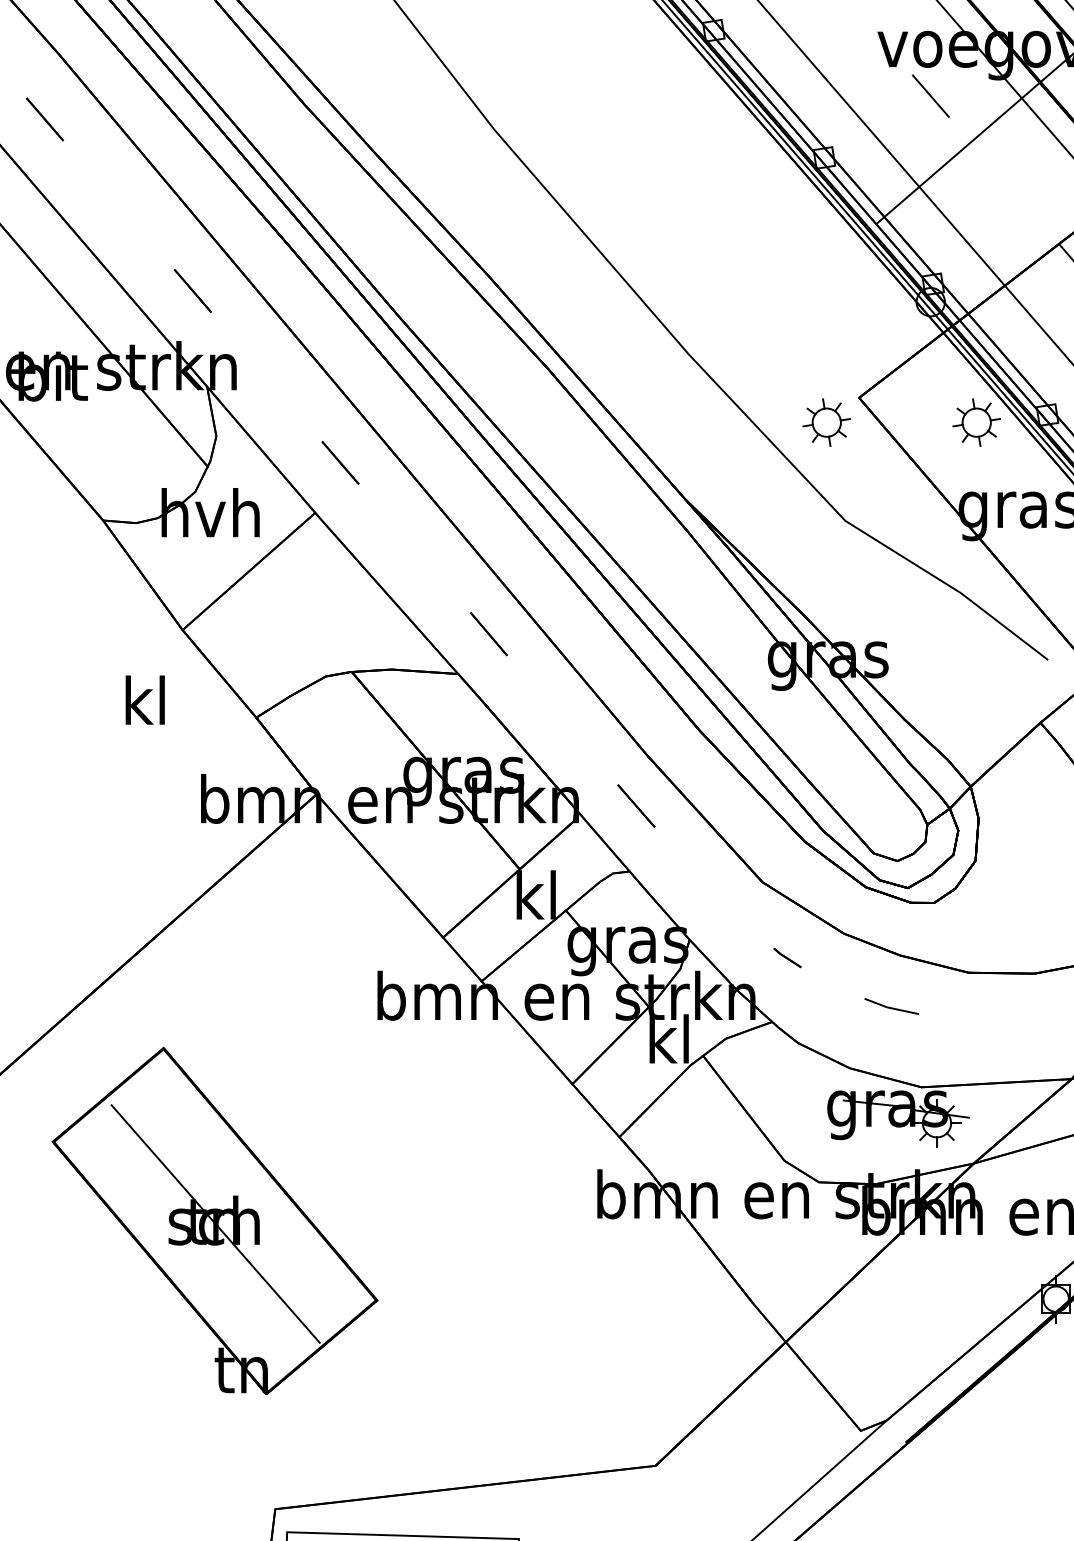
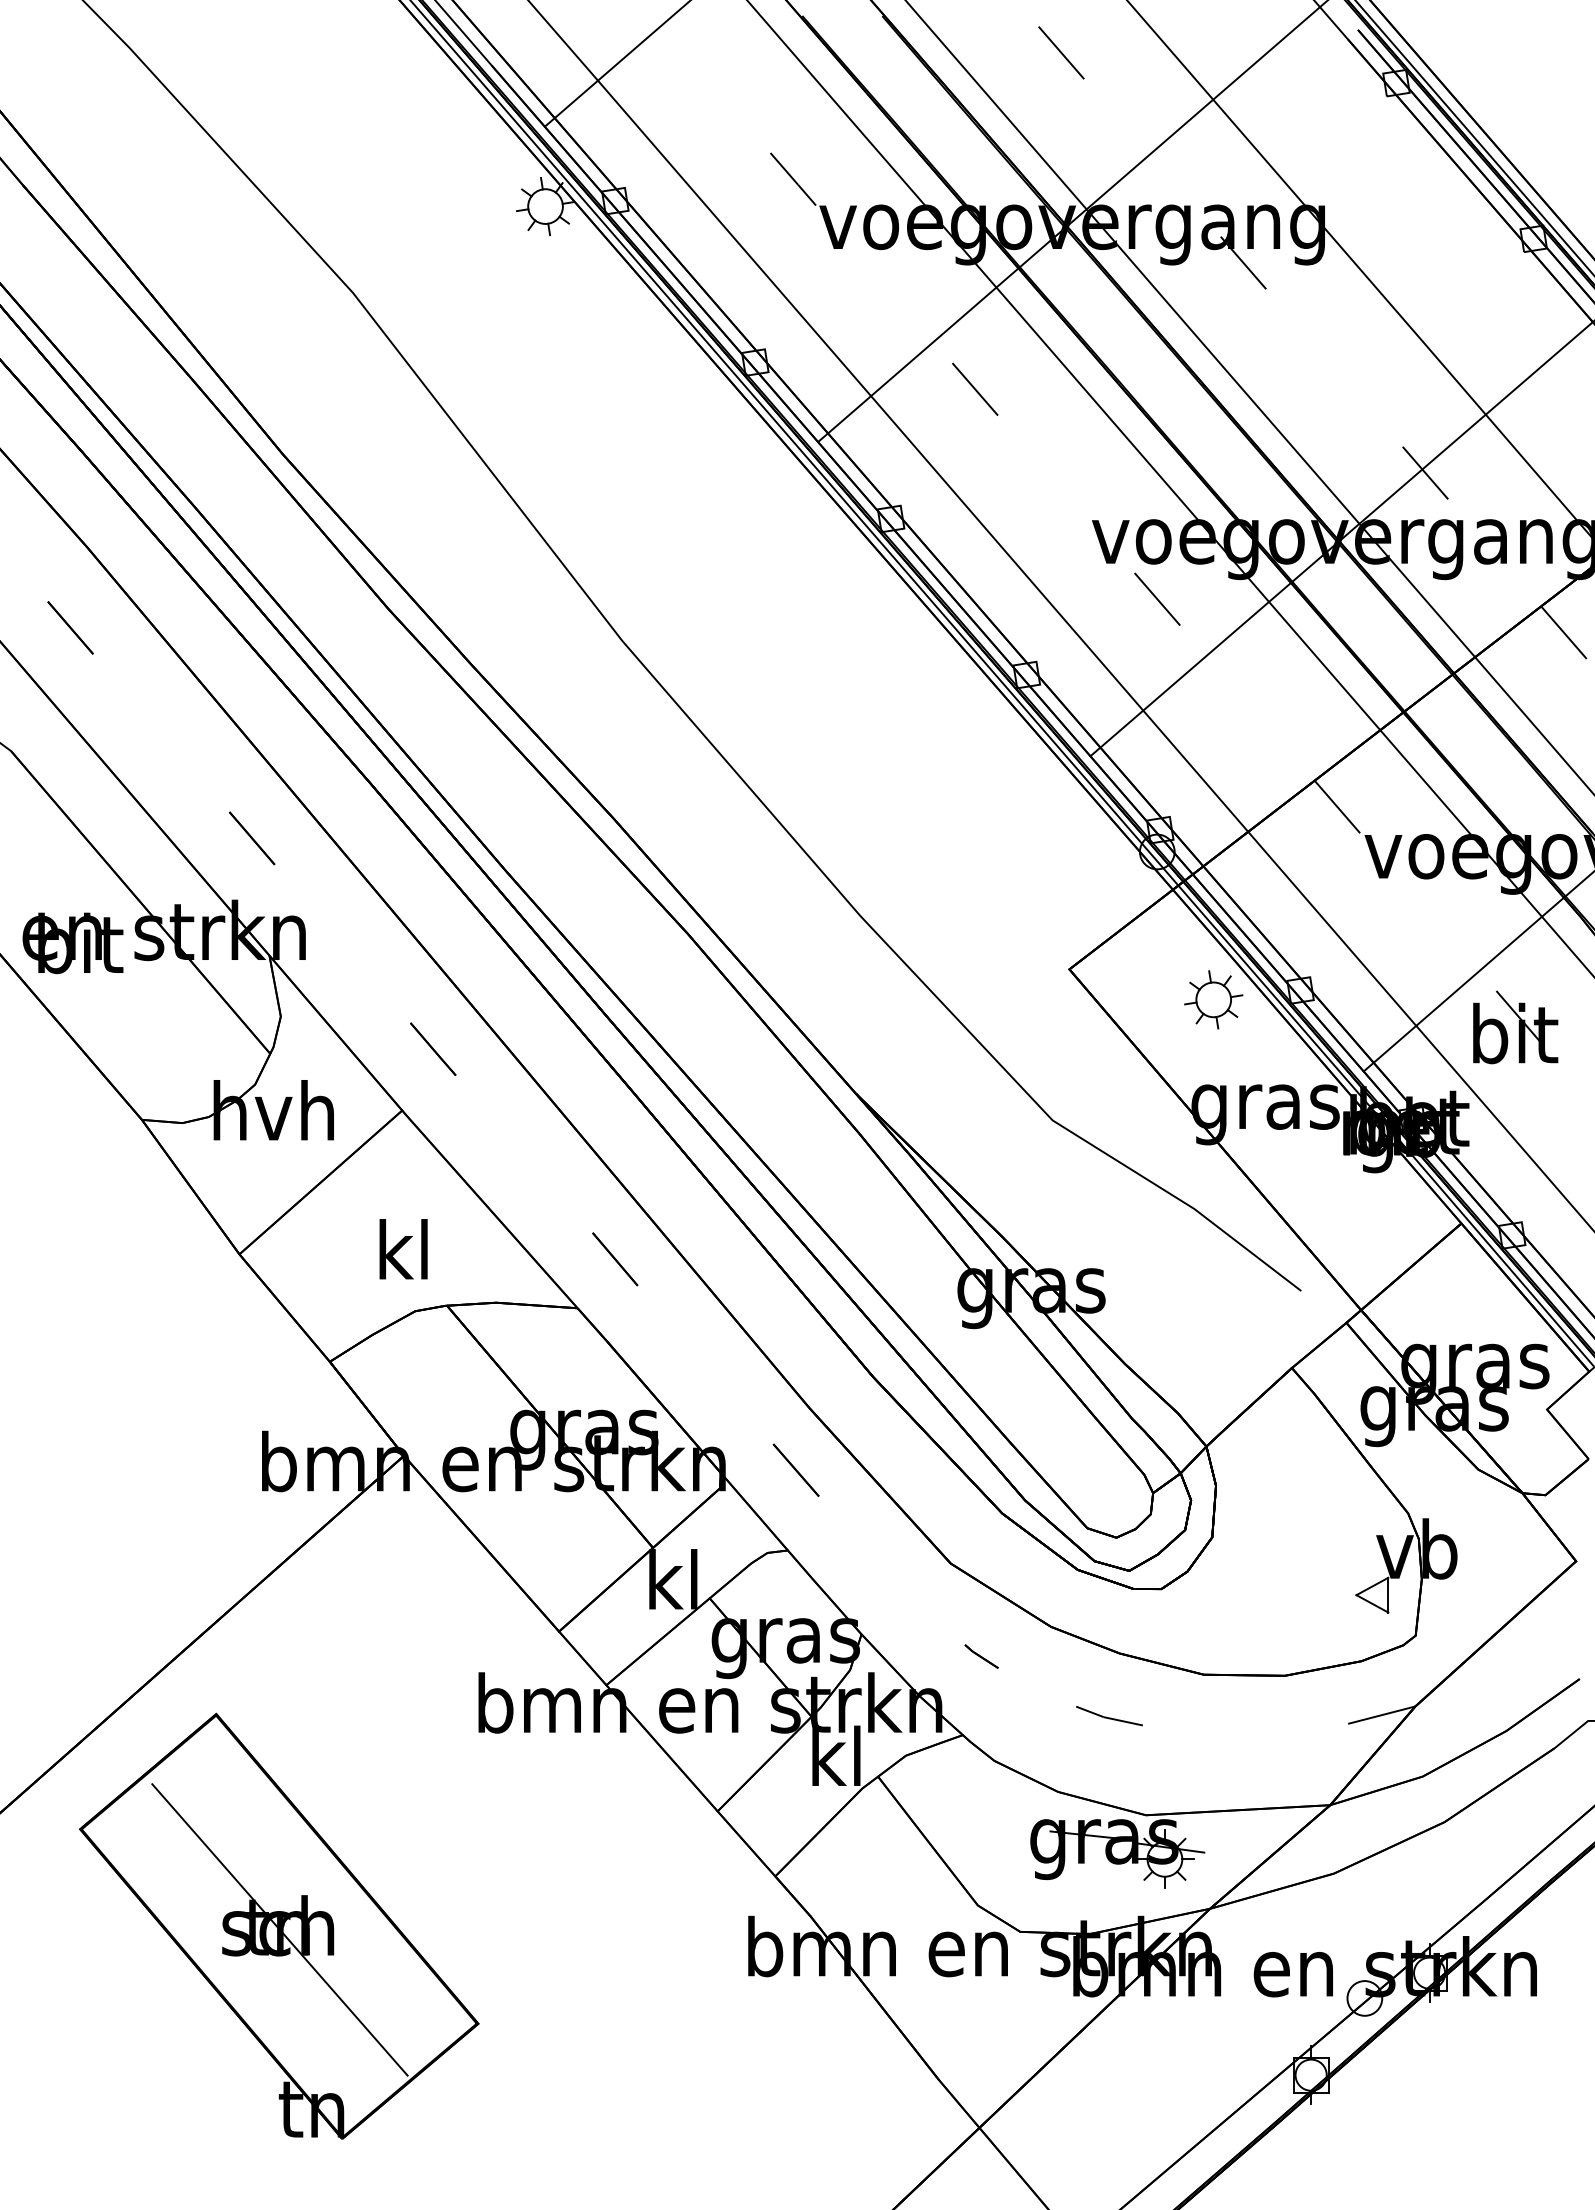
part: (826, 422) -> (1029, 999), removed
text: (145, 700) -> (403, 1249), moved
part: (215, 1220) -> (279, 1925), moved

